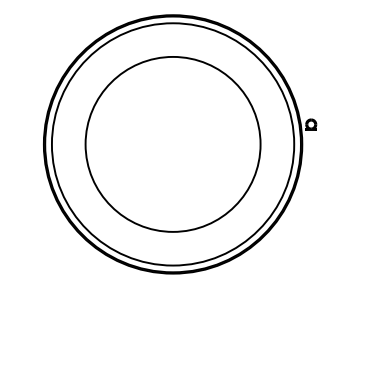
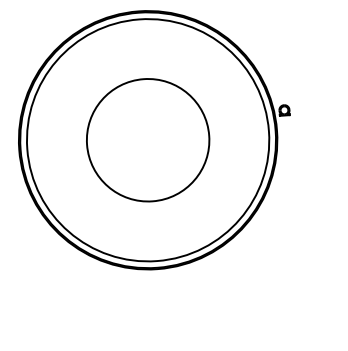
circle: (172, 143) -> (147, 139), size x0.7

